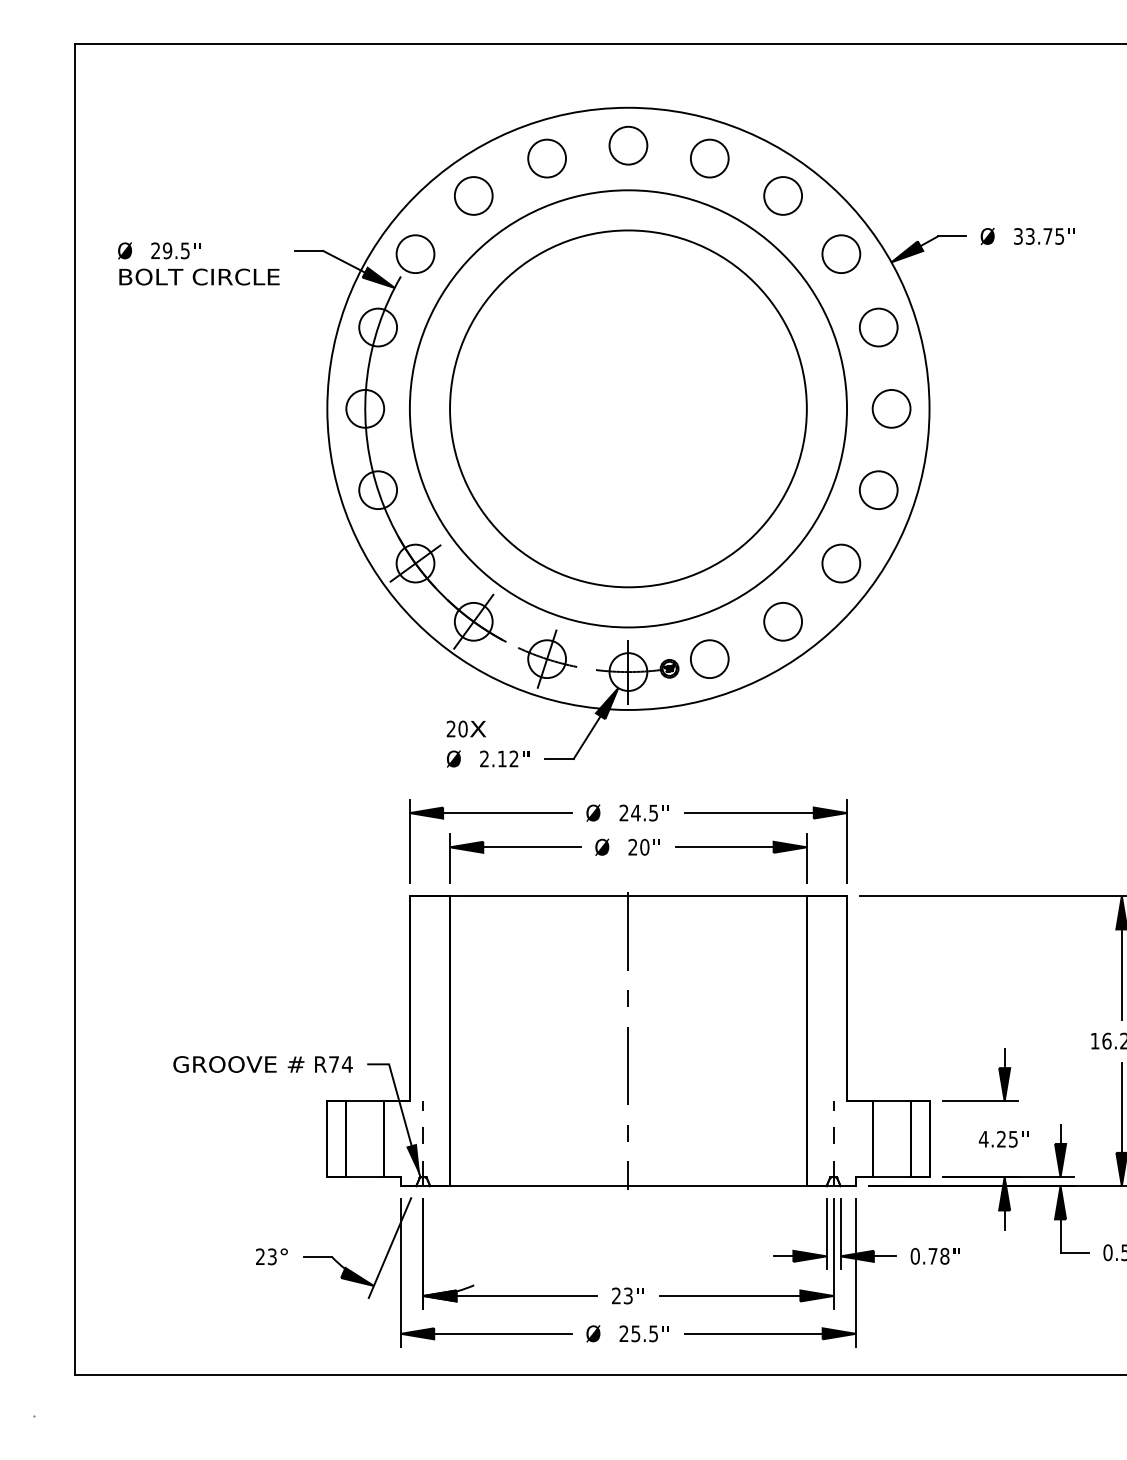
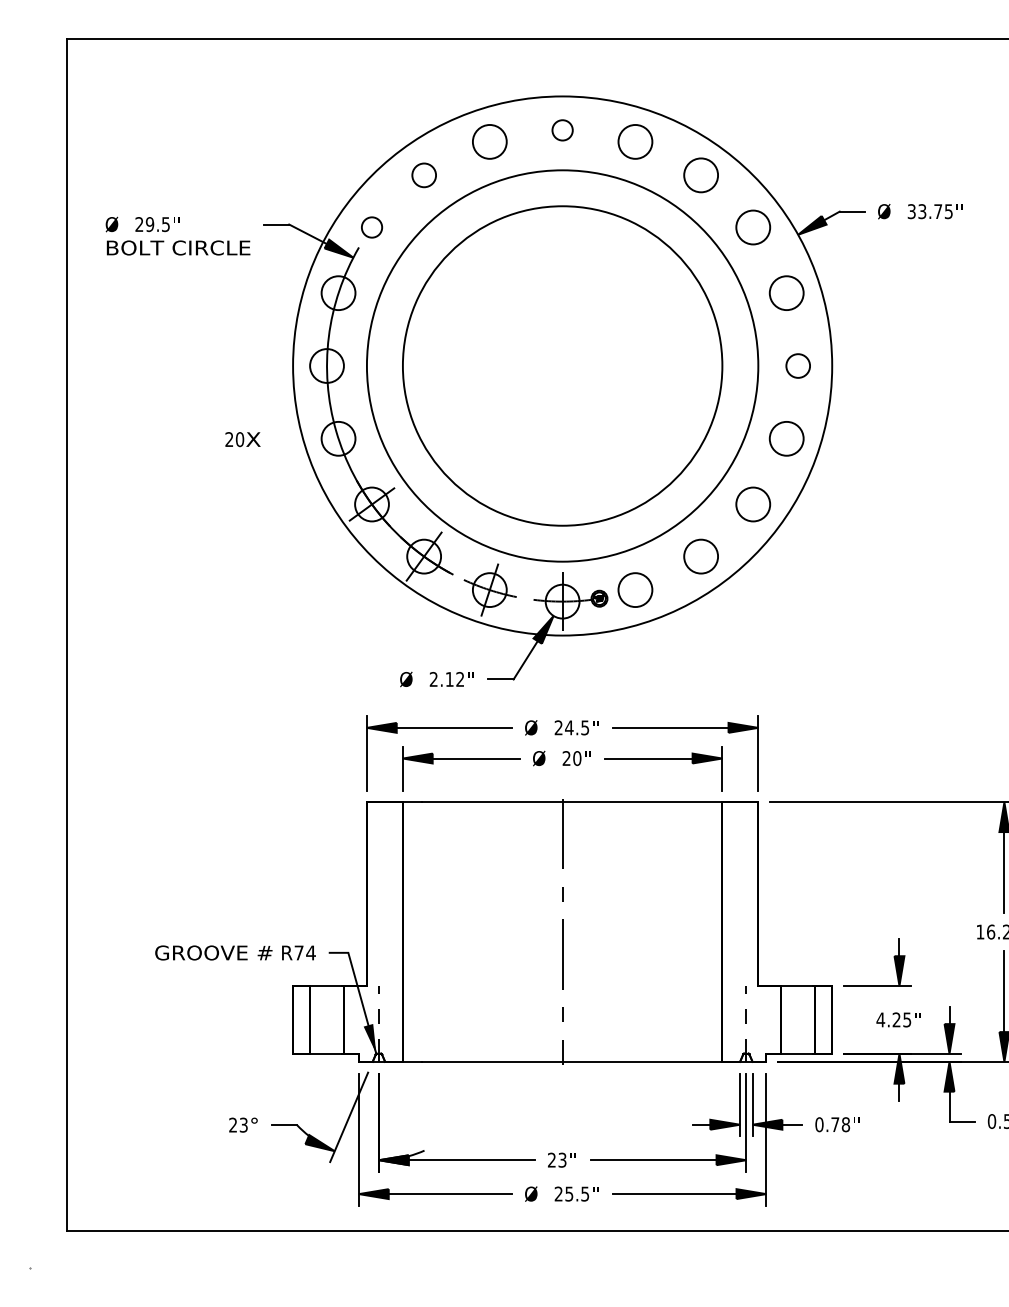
circle: (628, 145) -> (562, 130), size x0.6
circle: (473, 195) -> (423, 174), size x0.7
circle: (415, 254) -> (371, 227), size x0.6
circle: (891, 408) -> (798, 365), size x0.7
text: (465, 728) -> (242, 439), moved

